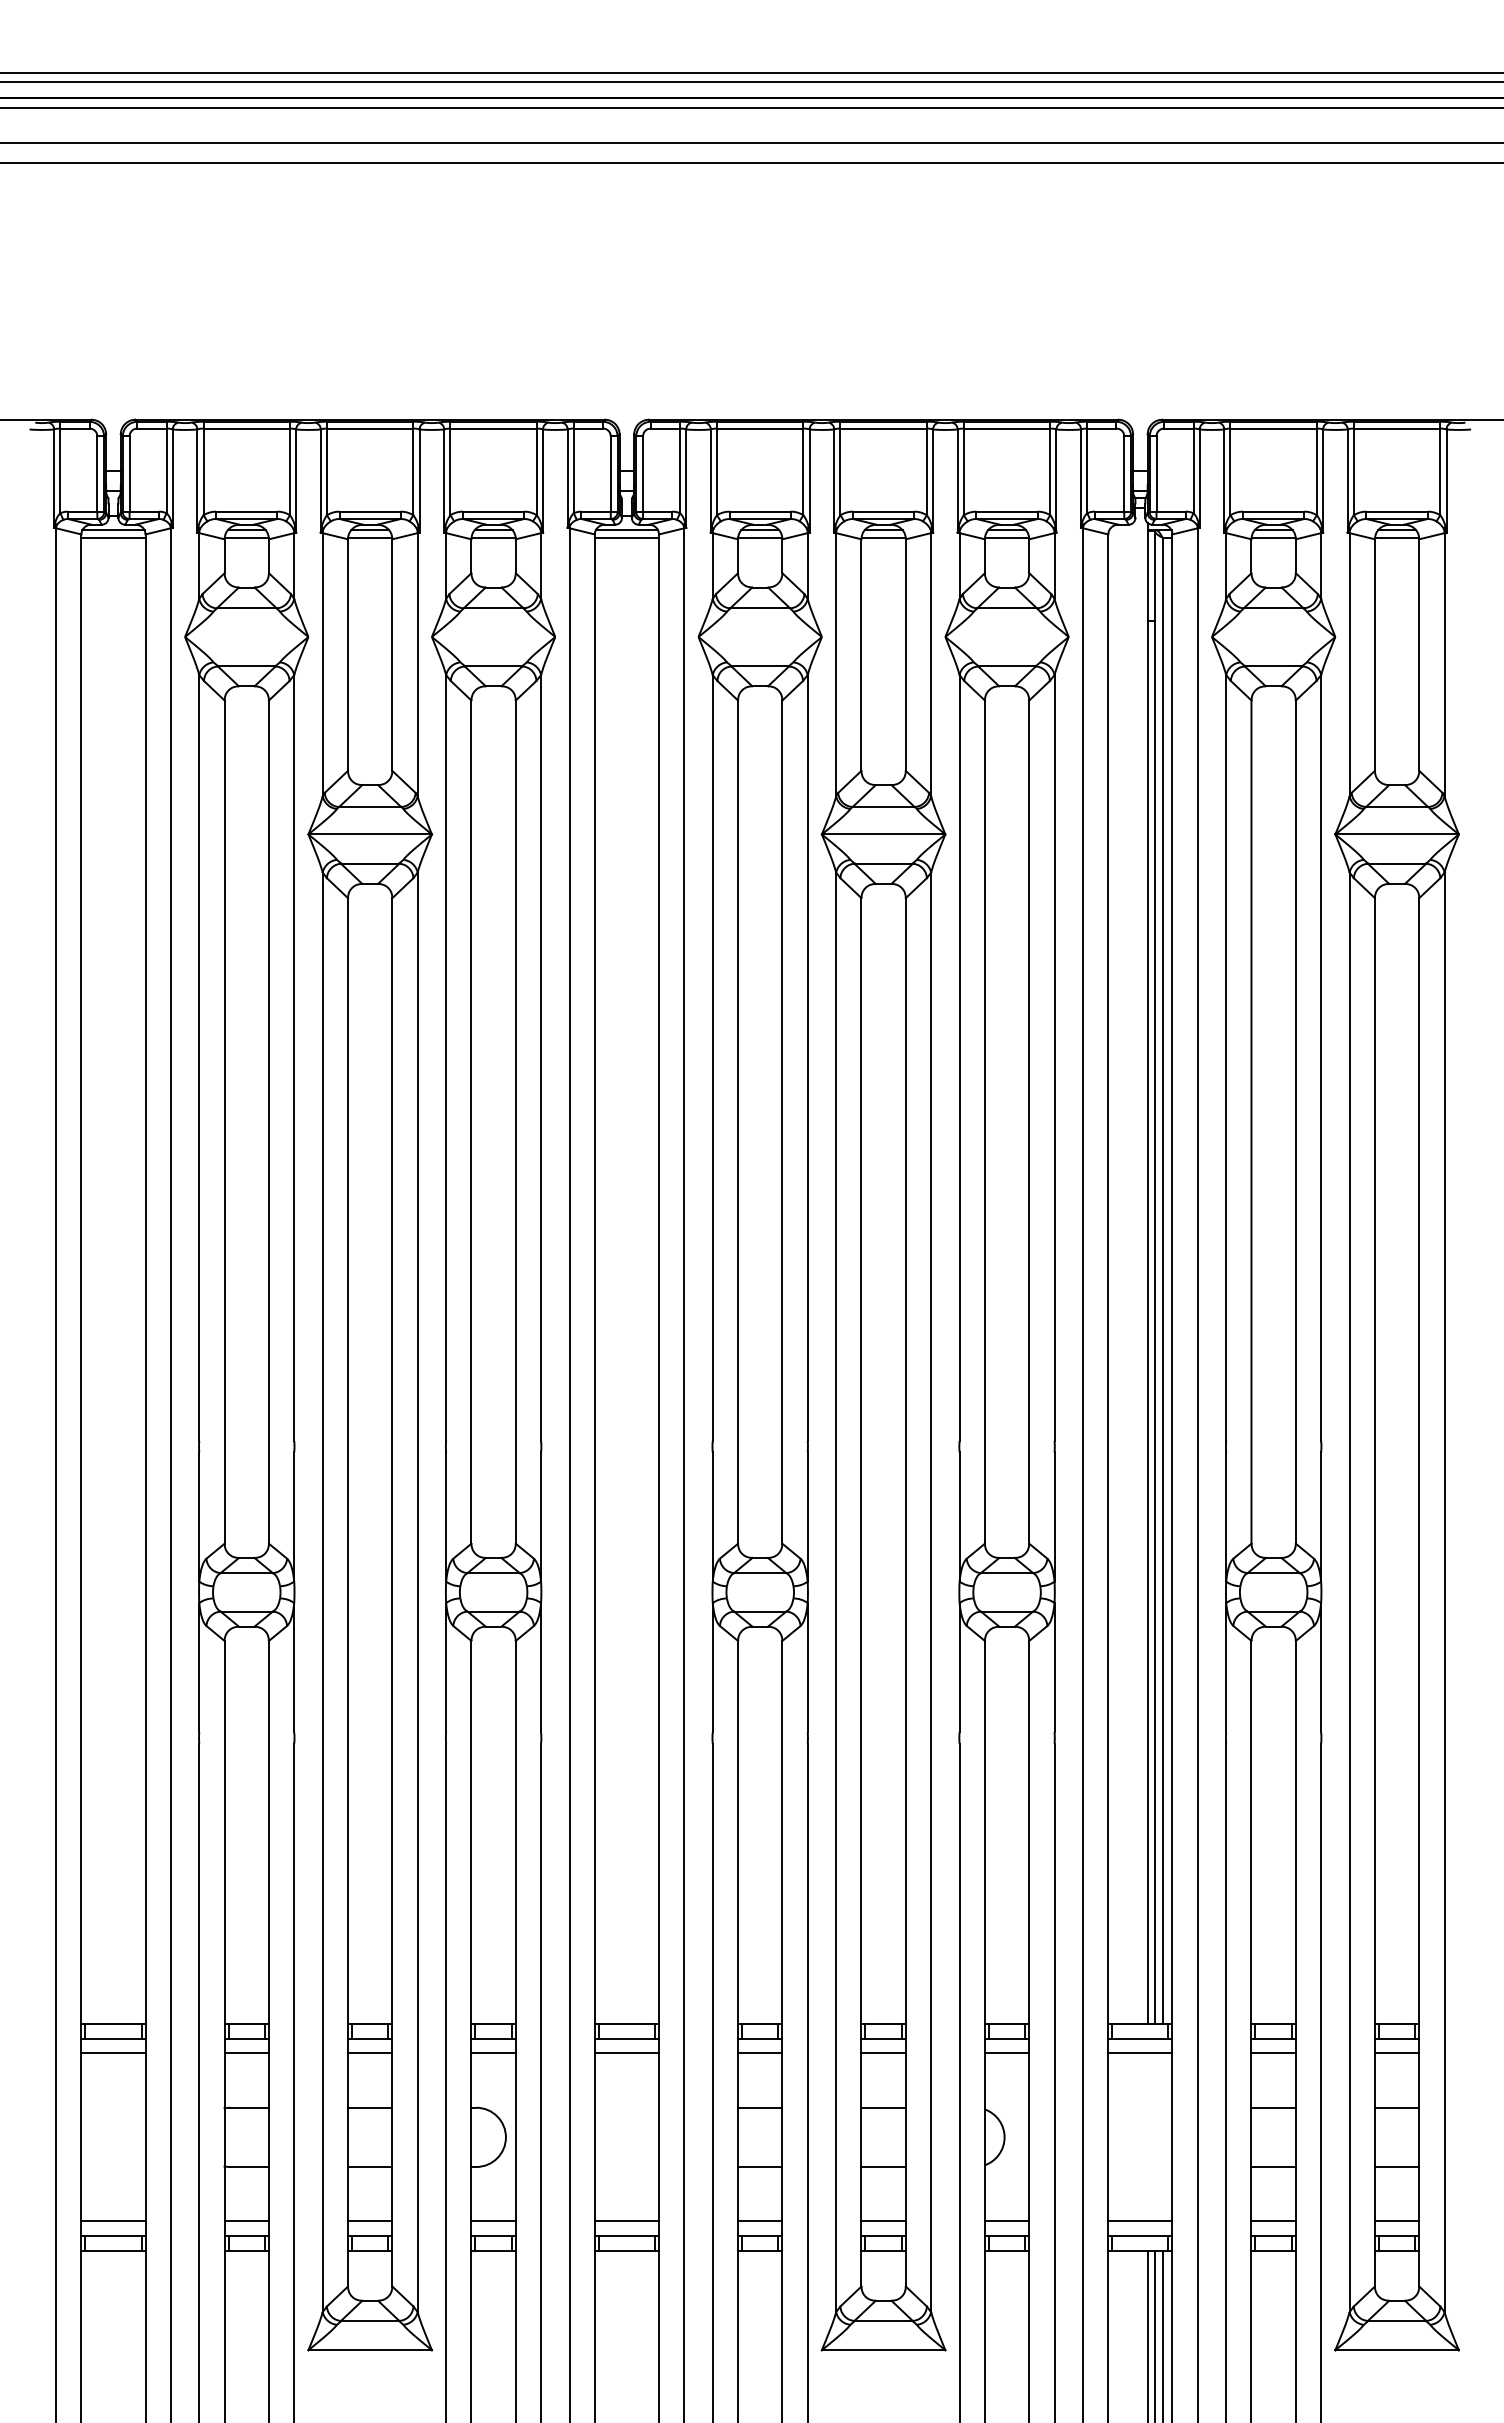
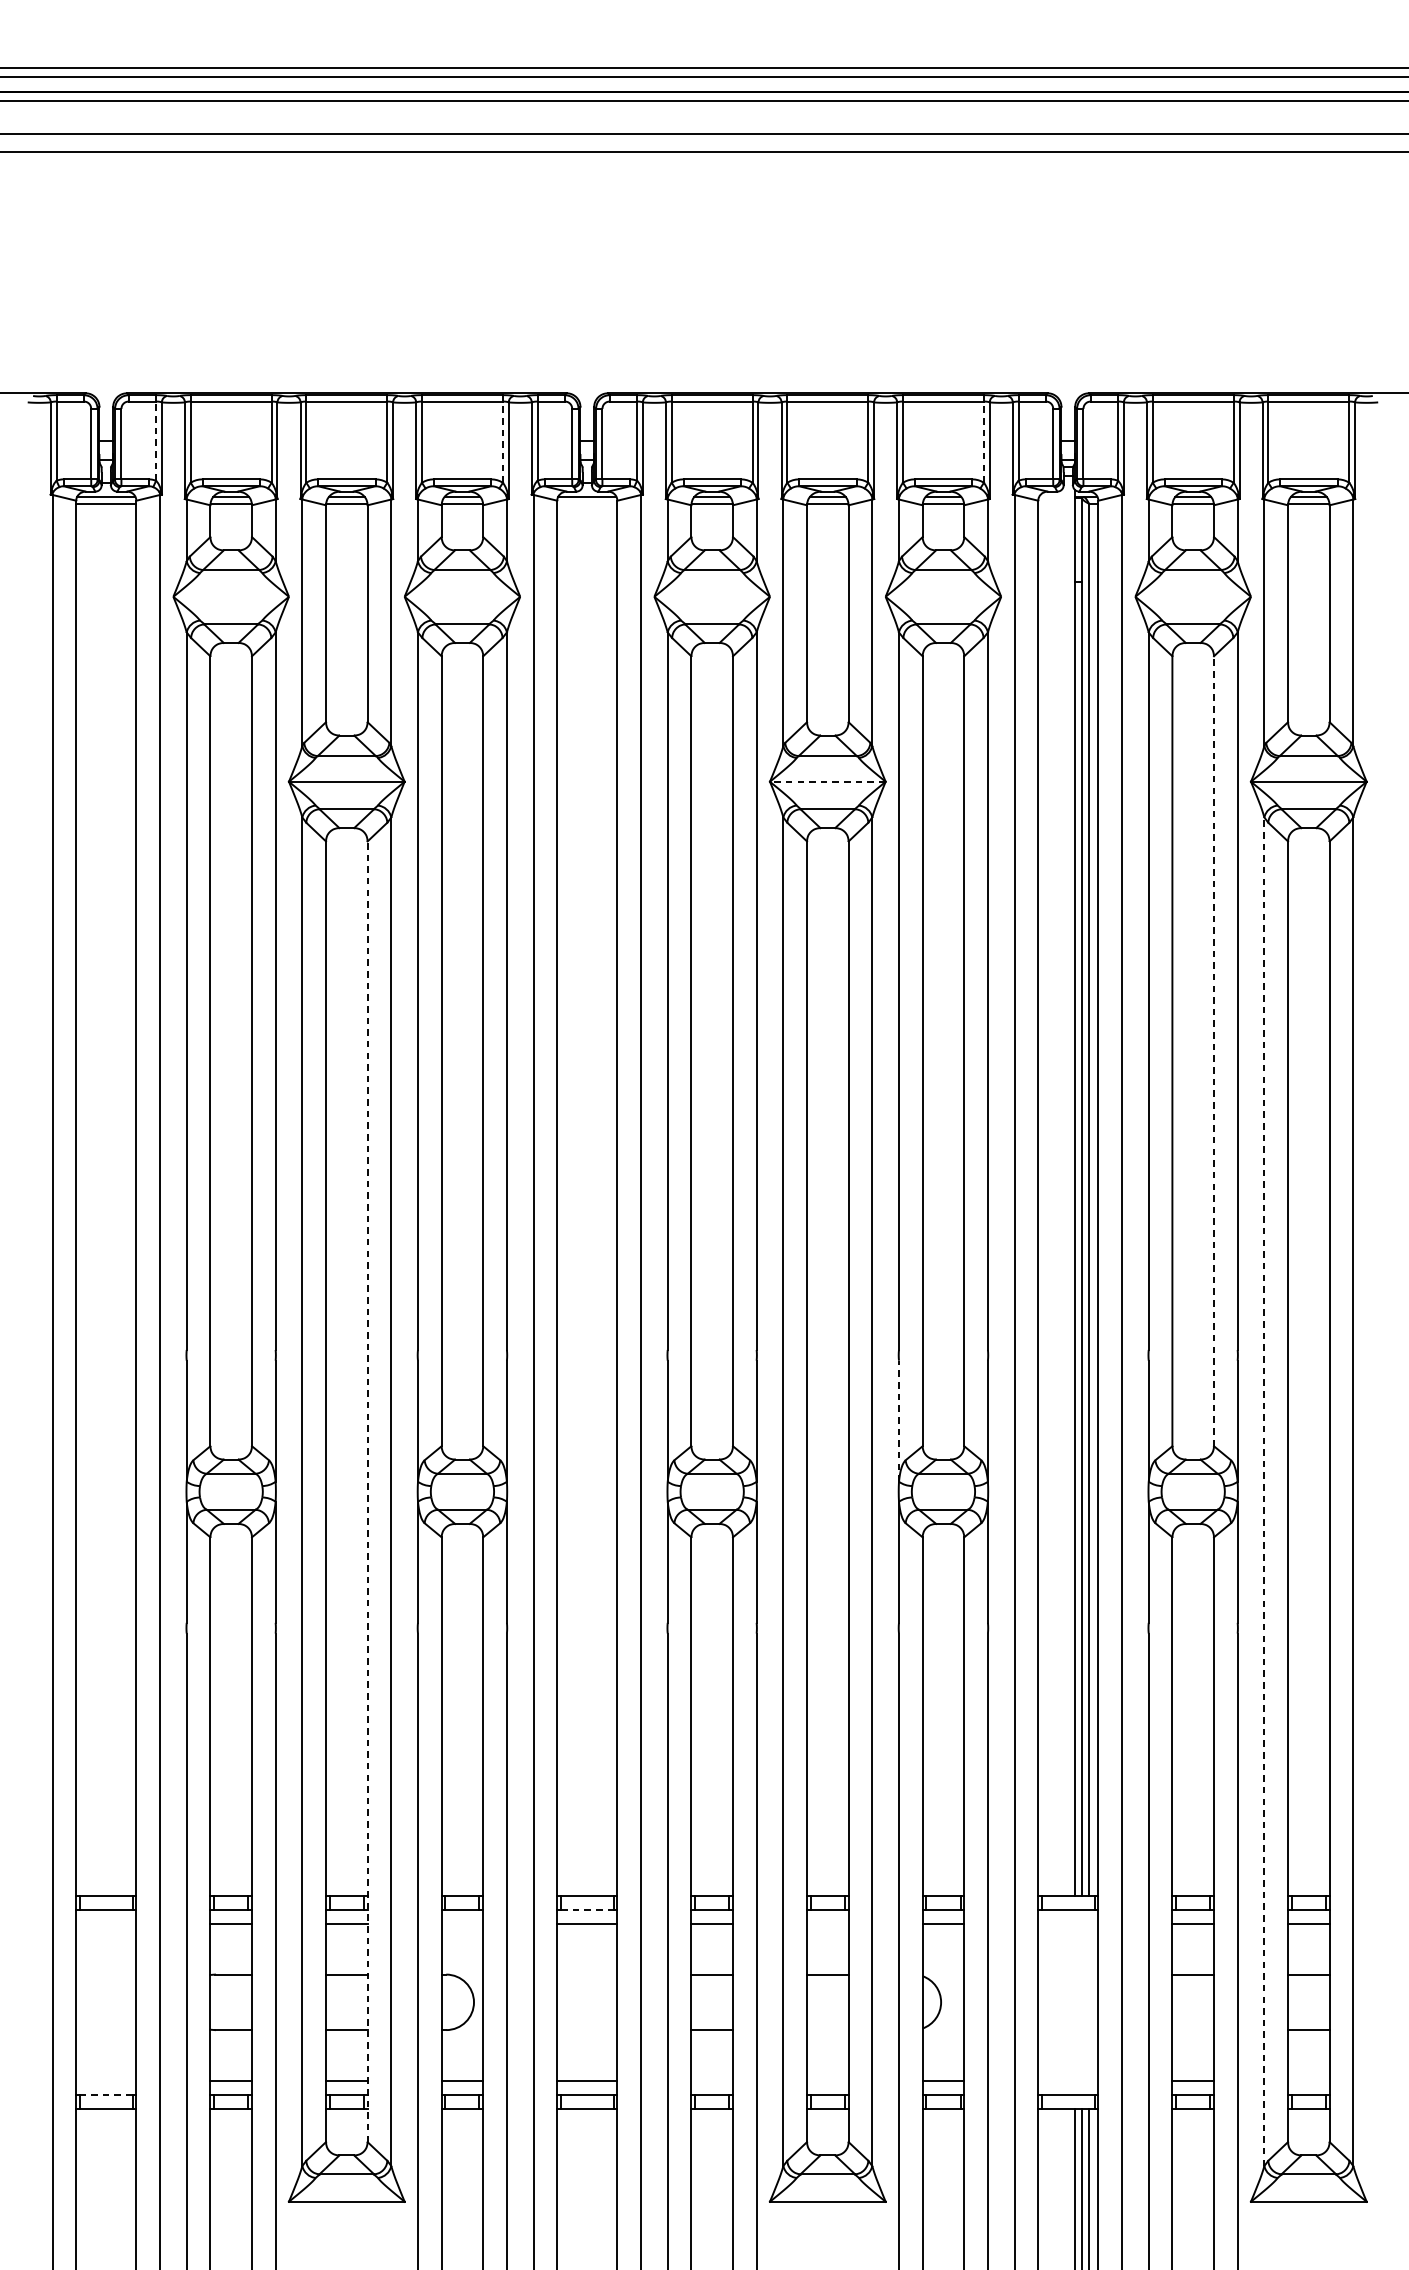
line: (166, 470) -> (156, 440), solid -> dashed
line: (536, 471) -> (502, 441), solid -> dashed
line: (1050, 471) -> (984, 441), solid -> dashed
line: (626, 537) -> (586, 503), removed
line: (883, 834) -> (827, 781), solid -> dashed
line: (1295, 1122) -> (1213, 1051), solid -> dashed
line: (959, 1517) -> (898, 1421), solid -> dashed
line: (392, 1591) -> (367, 1490), solid -> dashed
line: (1349, 1592) -> (1264, 1491), solid -> dashed
line: (627, 2038) -> (587, 1909), solid -> dashed
line: (113, 2053) -> (106, 1923), removed
line: (493, 2053) -> (462, 1923), removed
line: (883, 2053) -> (827, 1923), removed
line: (1140, 2053) -> (1068, 1923), removed
line: (883, 2166) -> (827, 2029), removed
line: (1273, 2166) -> (1193, 2029), removed
line: (113, 2221) -> (106, 2081), removed
line: (760, 2221) -> (712, 2081), removed
line: (883, 2221) -> (827, 2081), removed
line: (1140, 2221) -> (1068, 2081), removed
line: (1396, 2221) -> (1308, 2081), removed
line: (112, 2236) -> (105, 2095), solid -> dashed

